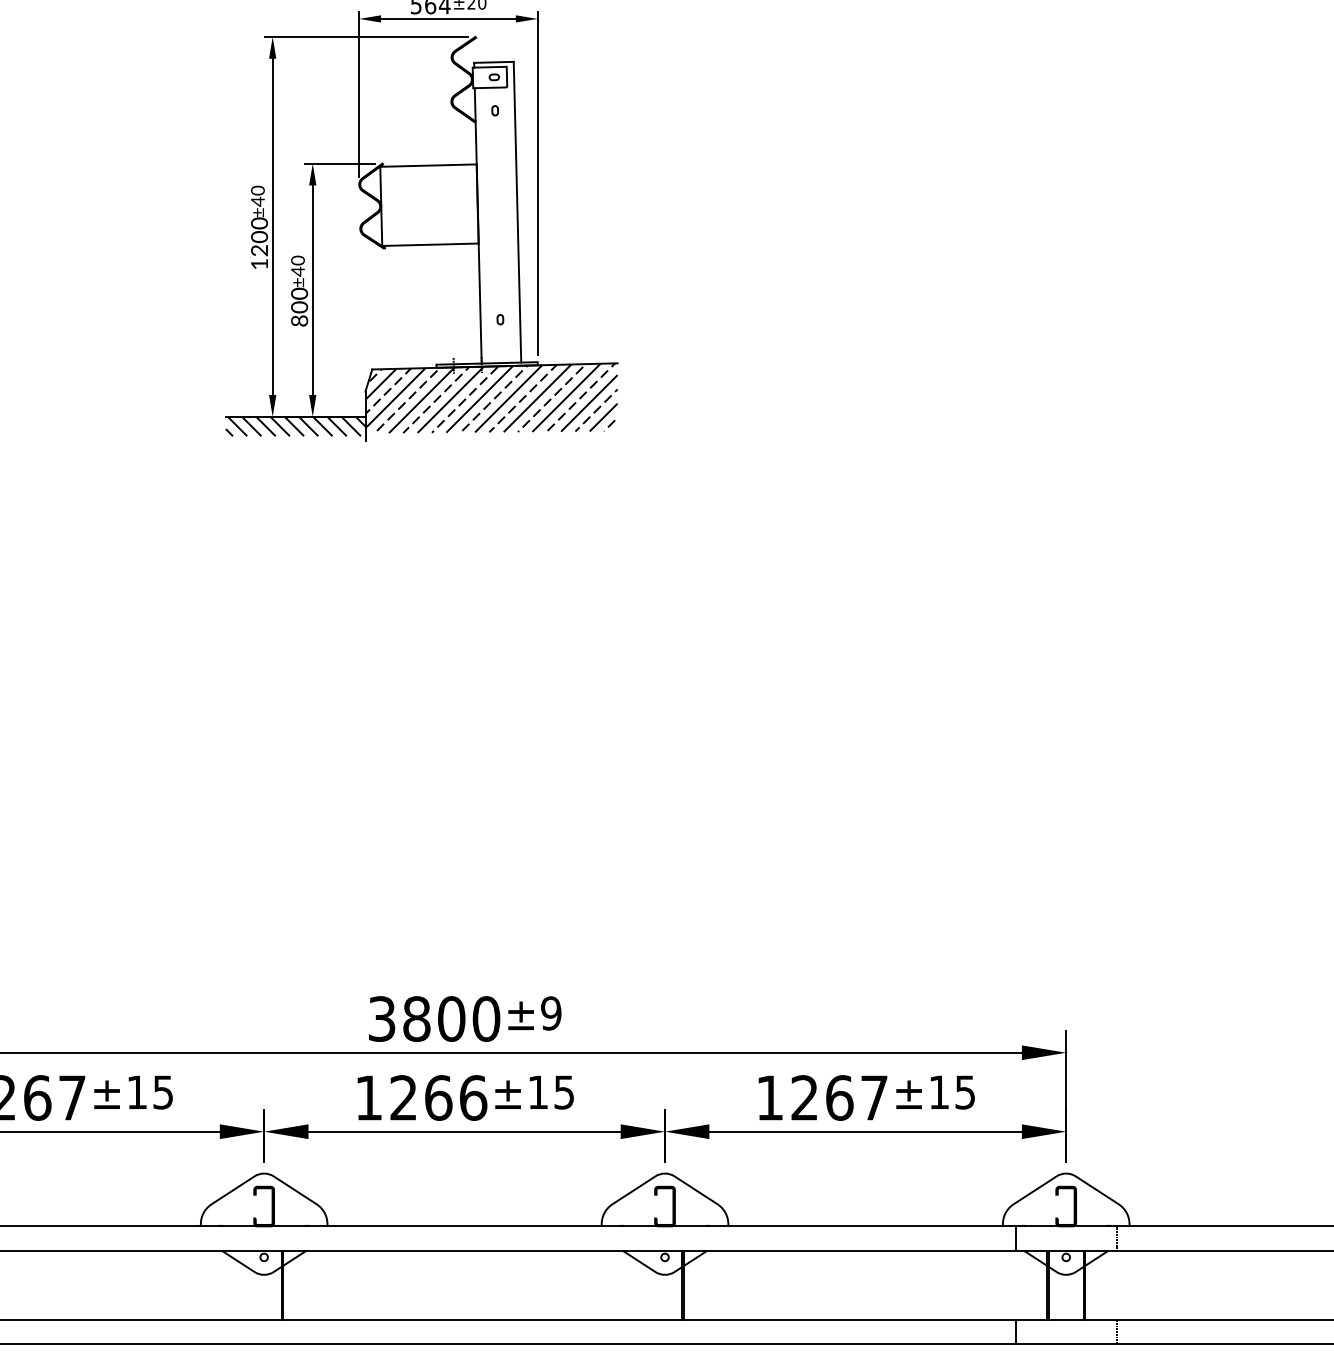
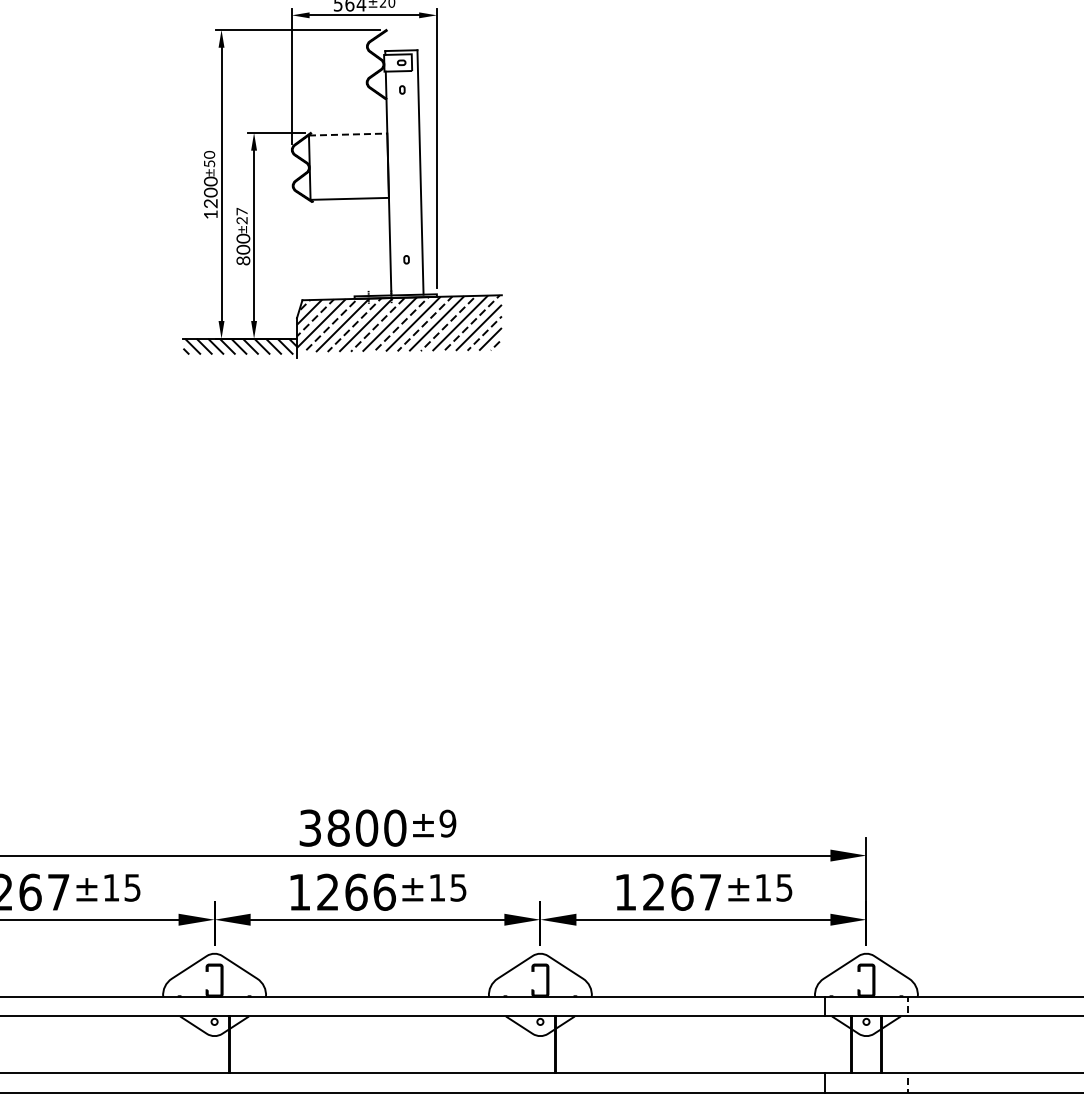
line: (428, 165) -> (348, 134), solid -> dashed
text: (257, 201) -> (209, 163), ±40 -> ±50
text: (297, 265) -> (241, 215), ±40 -> ±27

